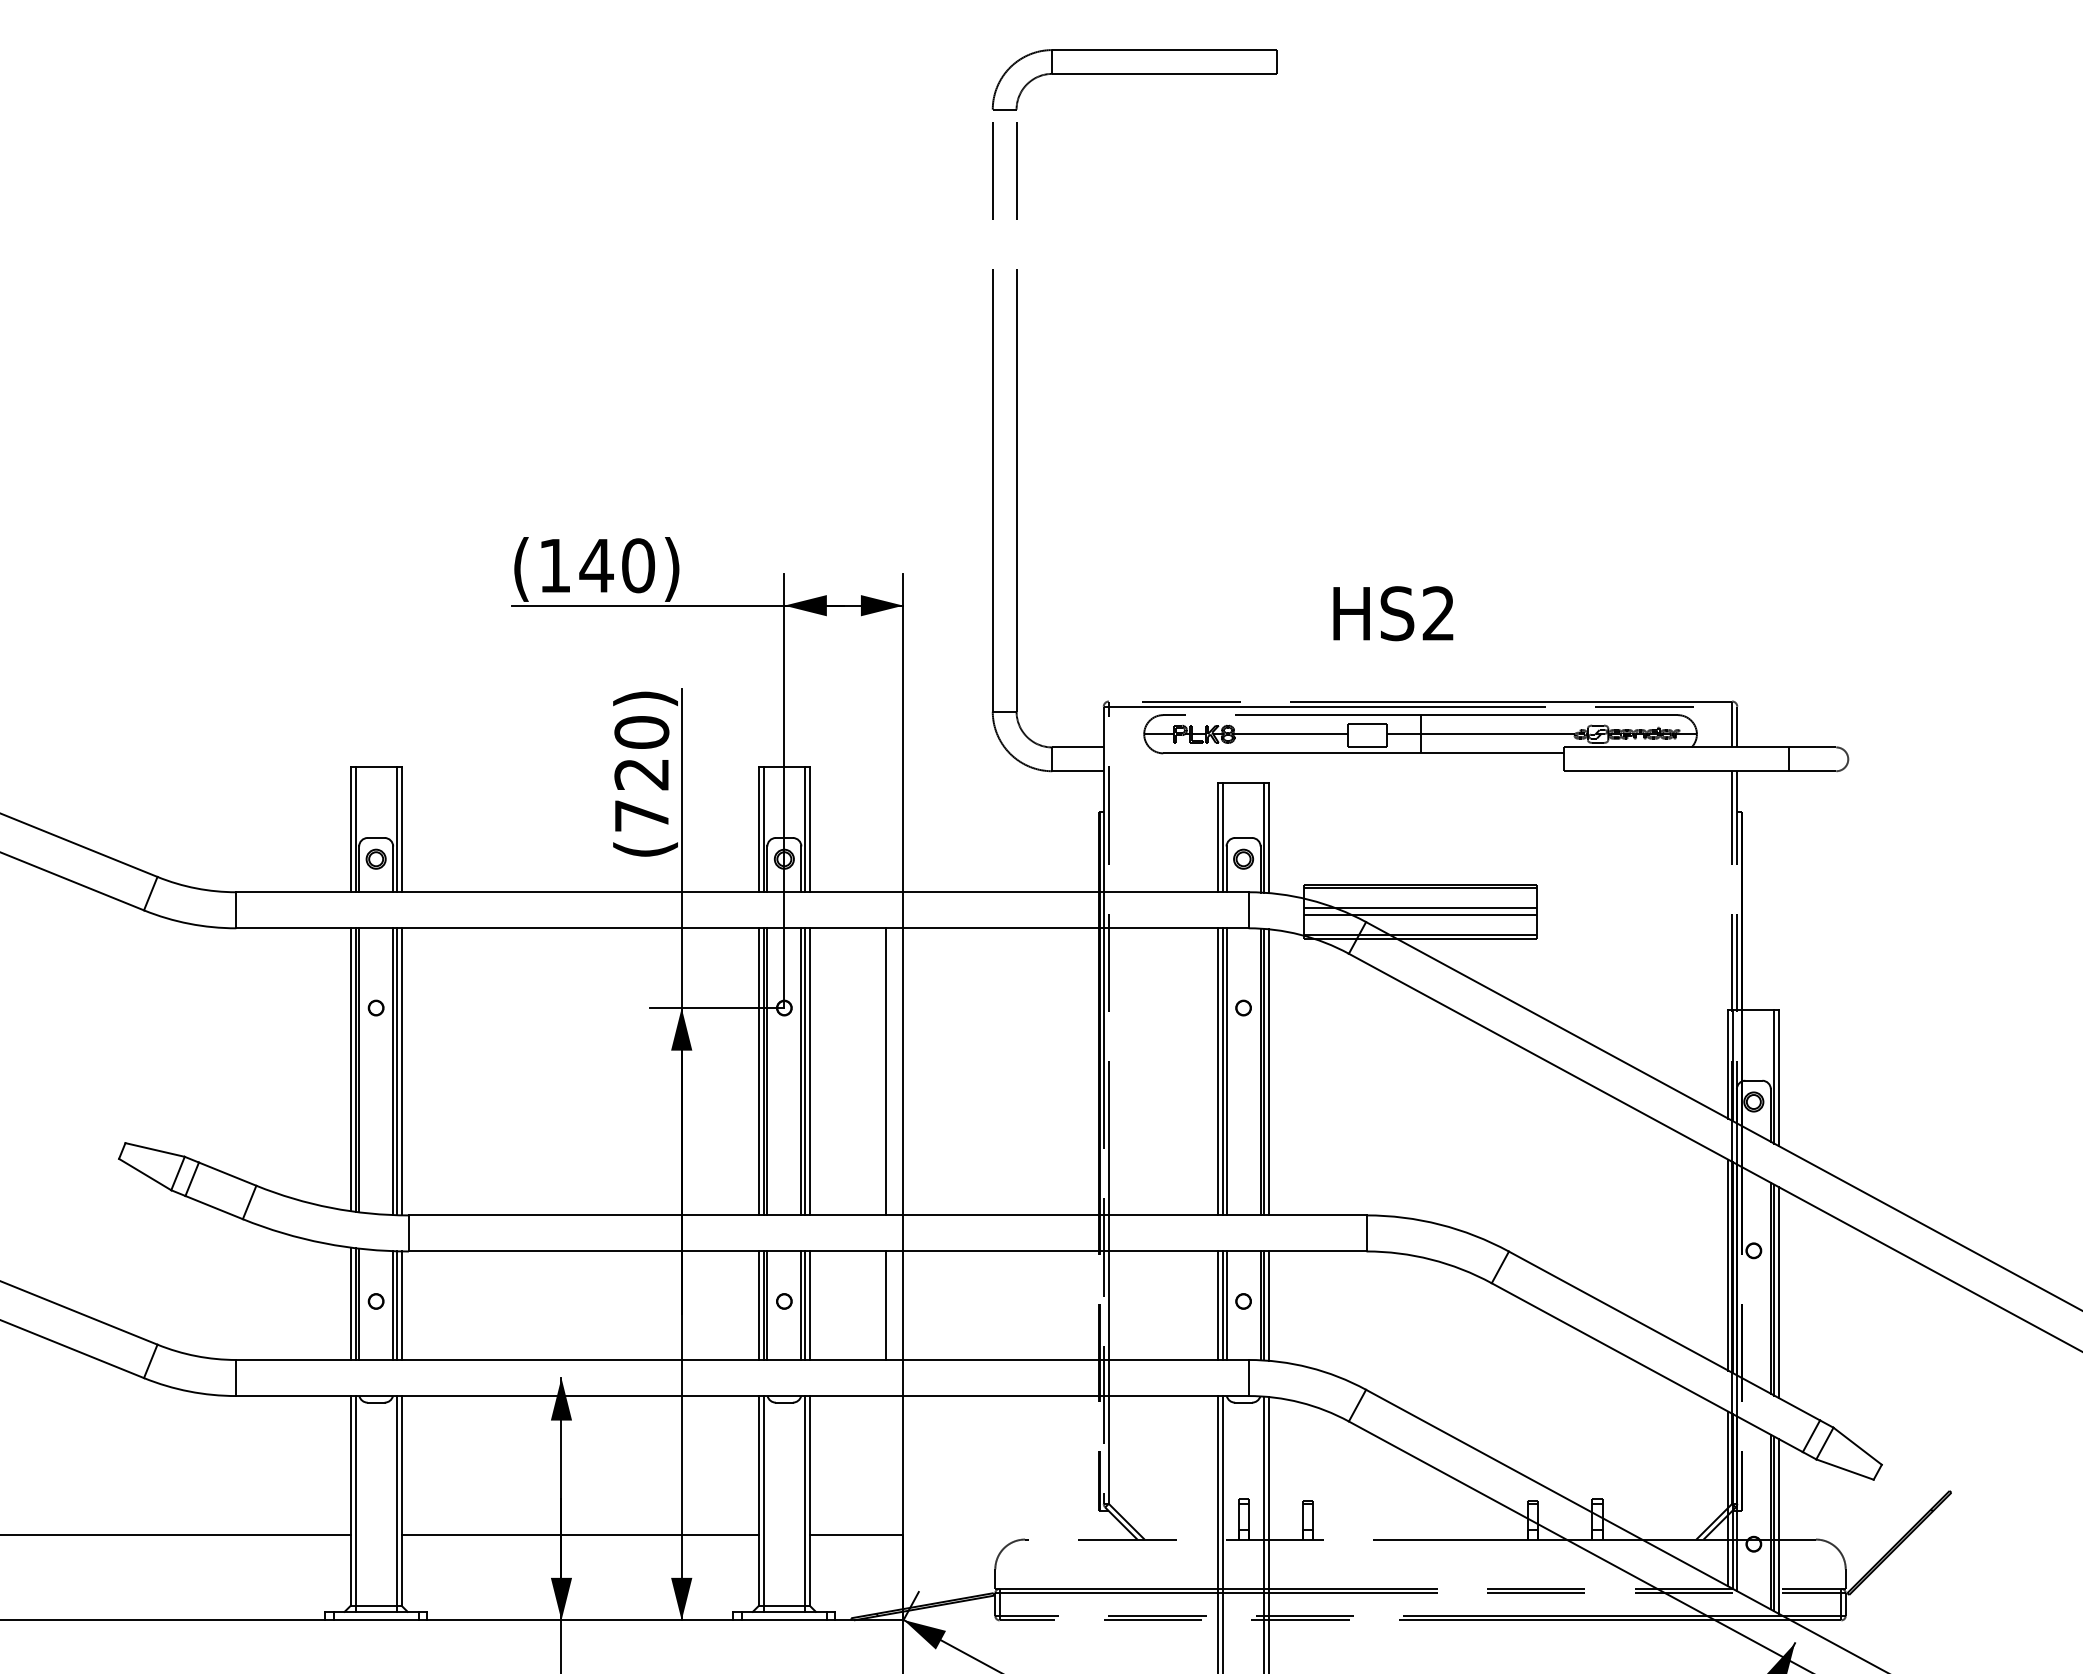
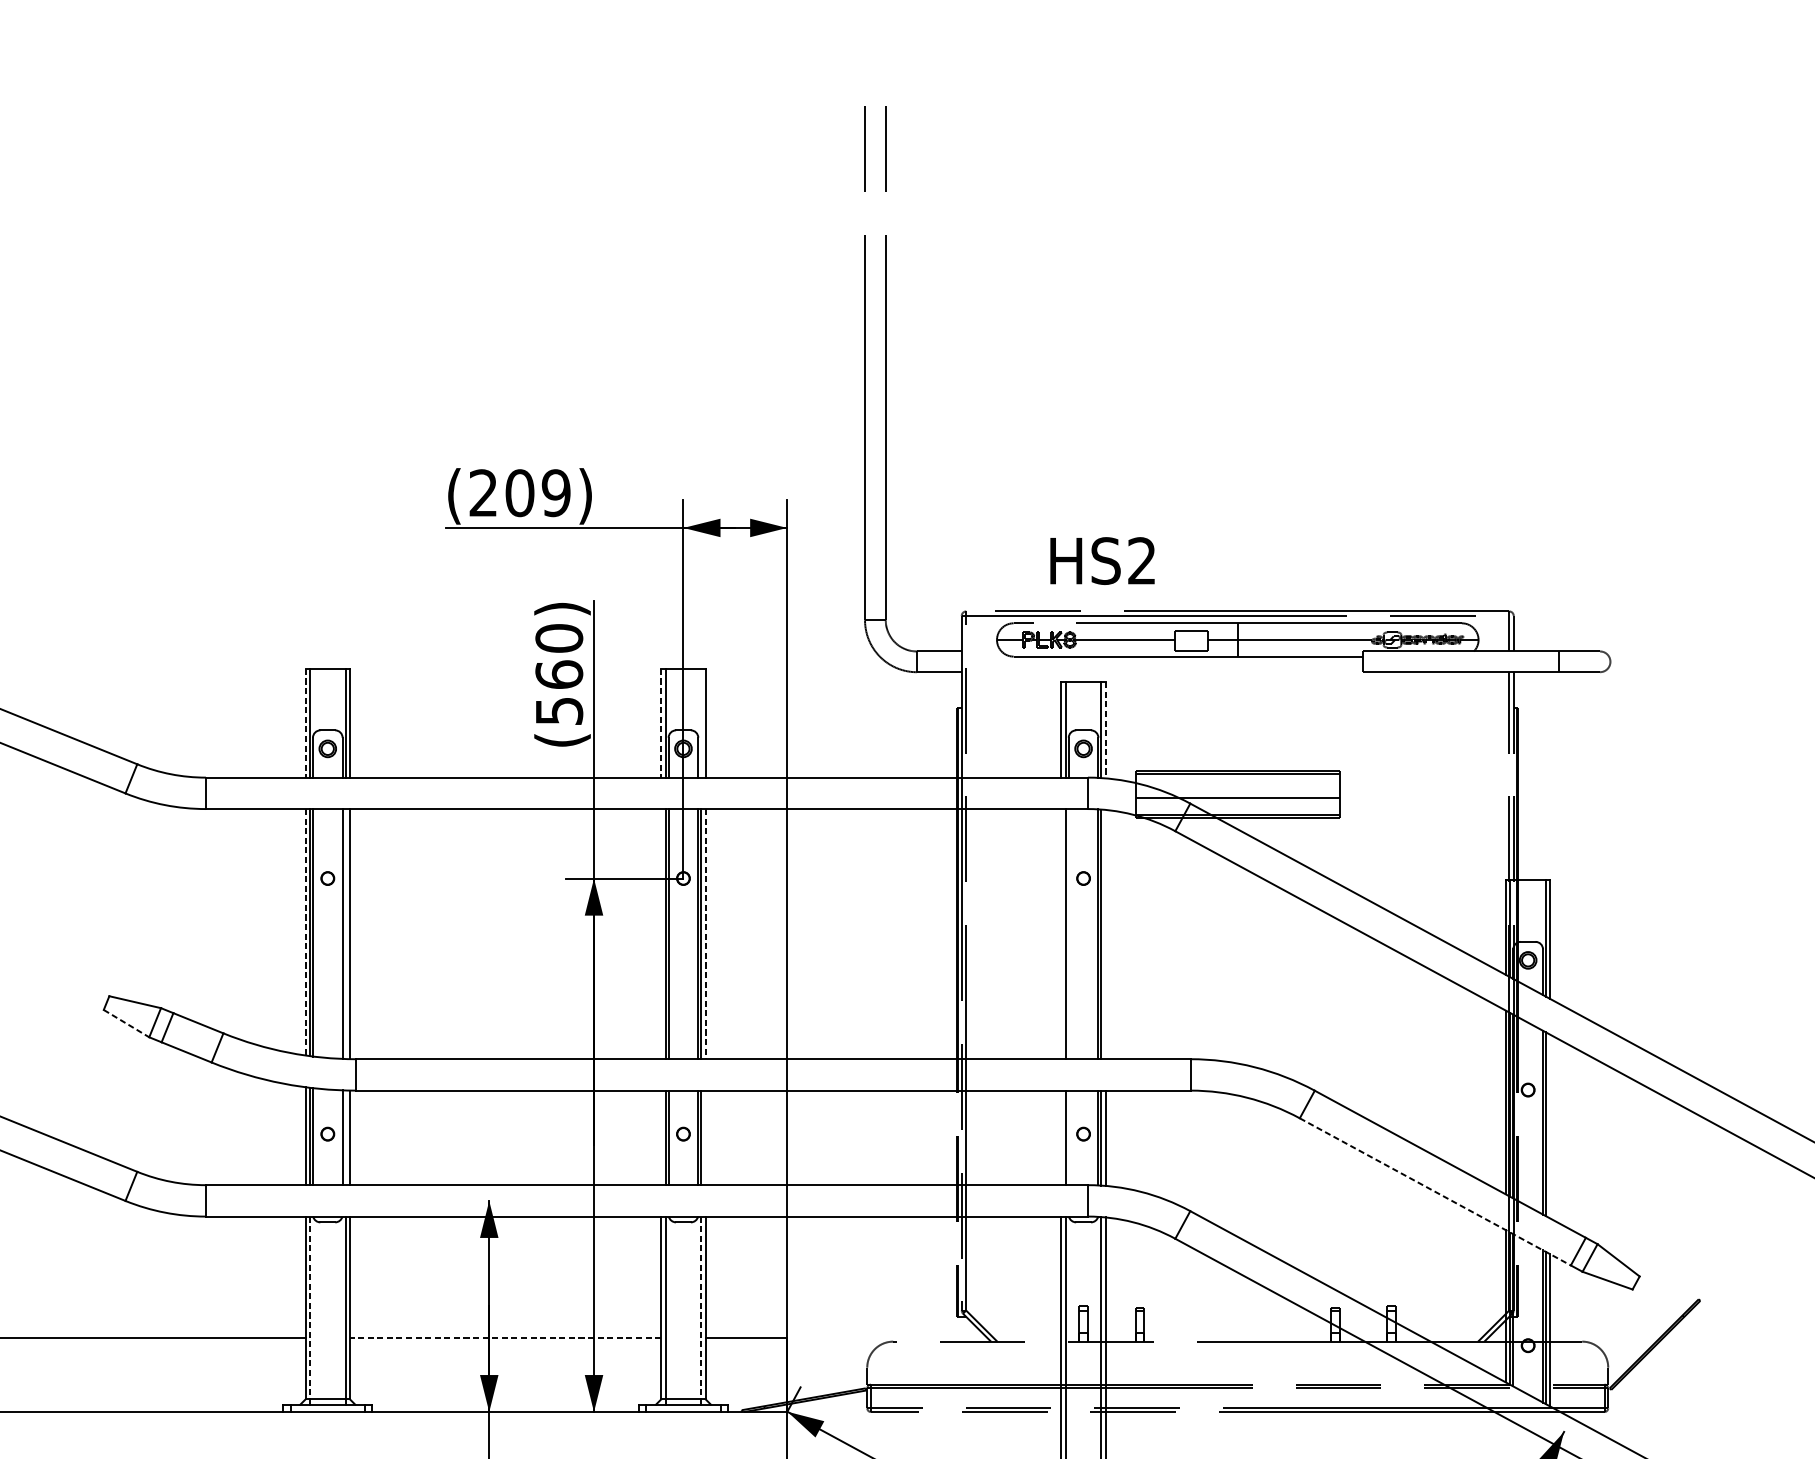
part: (1134, 79) -> (988, 69), removed
text: (596, 565) -> (519, 492), (140) -> (209)
text: (1393, 613) -> (1102, 560), moved
text: (641, 794) -> (558, 692), (720) -> (560)
line: (804, 829) -> (701, 722), removed
line: (350, 830) -> (305, 723), solid -> dashed
line: (758, 830) -> (660, 723), solid -> dashed
line: (1269, 838) -> (1106, 730), solid -> dashed
line: (1420, 907) -> (1237, 790), removed
line: (350, 1070) -> (305, 932), solid -> dashed
line: (396, 1071) -> (345, 933), removed
line: (758, 1071) -> (660, 933), removed
line: (809, 1071) -> (705, 933), solid -> dashed
line: (886, 1071) -> (772, 933), removed
line: (1218, 1071) -> (1061, 933), removed
line: (1226, 1071) -> (1068, 933), removed
line: (1269, 1072) -> (1106, 934), removed
line: (145, 1174) -> (126, 1023), solid -> dashed
line: (1779, 1292) -> (1550, 1126), removed
line: (396, 1305) -> (345, 1137), removed
line: (758, 1305) -> (660, 1137), removed
line: (809, 1305) -> (705, 1137), removed
line: (886, 1305) -> (772, 1137), removed
line: (1218, 1305) -> (1061, 1137), removed
line: (1226, 1305) -> (1068, 1137), removed
line: (1647, 1367) -> (1435, 1191), solid -> dashed
line: (355, 1500) -> (309, 1307), solid -> dashed
line: (804, 1500) -> (701, 1307), solid -> dashed
line: (580, 1535) -> (505, 1338), solid -> dashed

